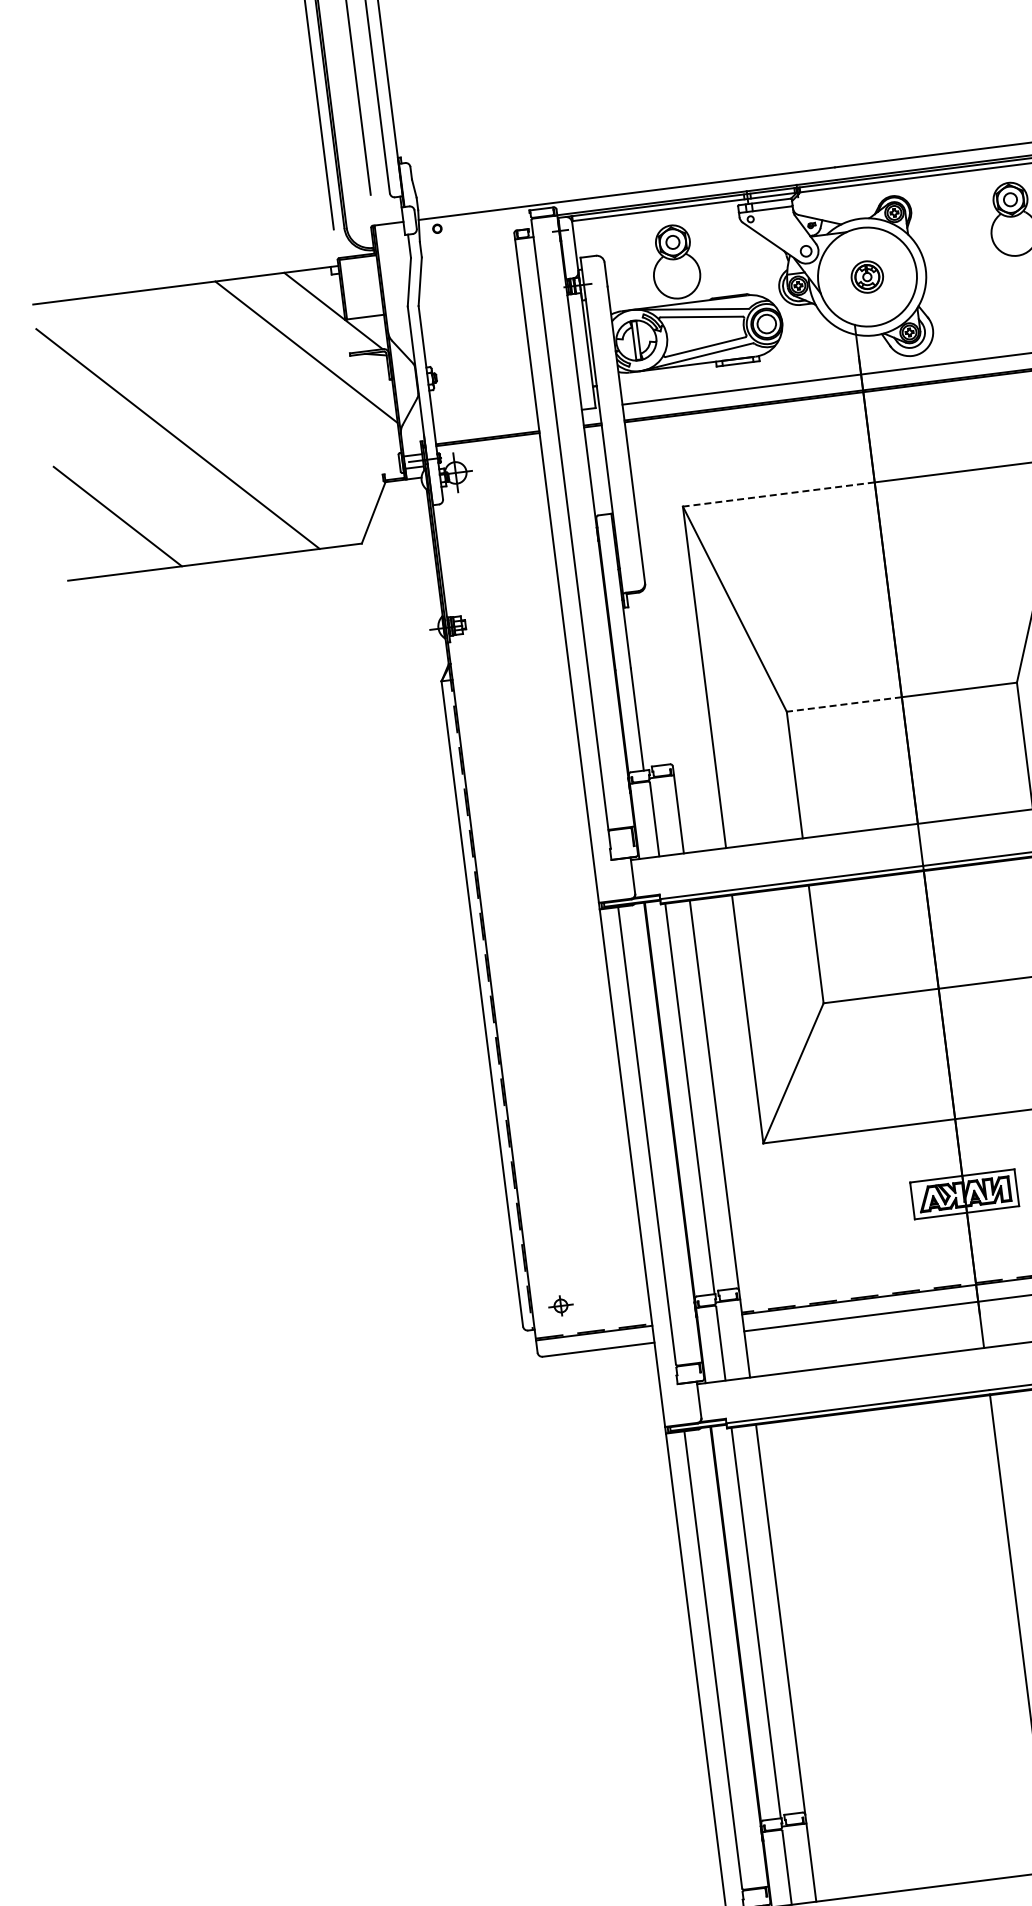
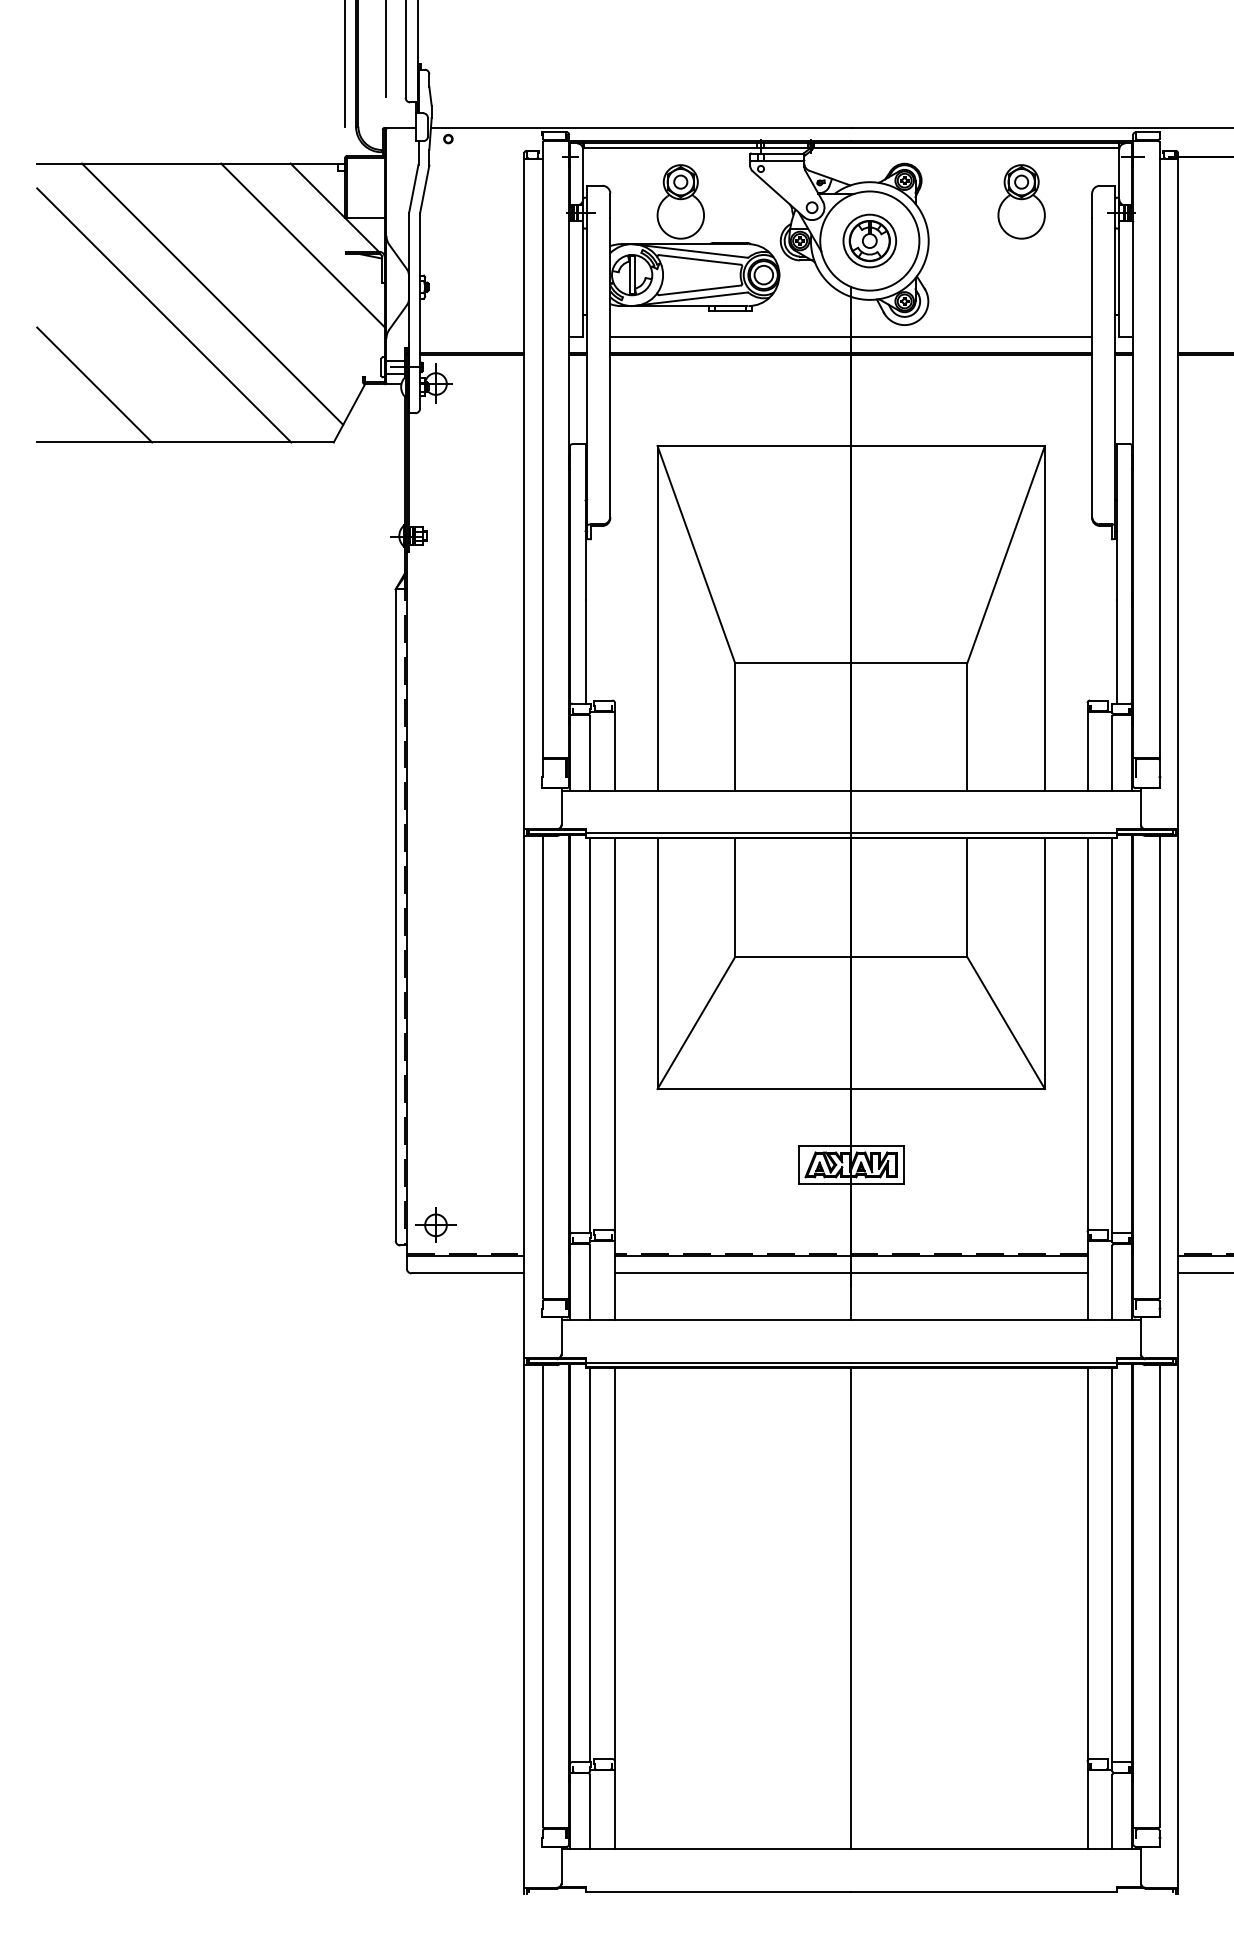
part: (867, 276) -> (869, 240), size x1.67
line: (223, 411) -> (212, 293), added
line: (778, 494) -> (754, 446), dashed -> solid
line: (843, 704) -> (792, 662), dashed -> solid
part: (560, 1305) -> (435, 1224), size x1.67

